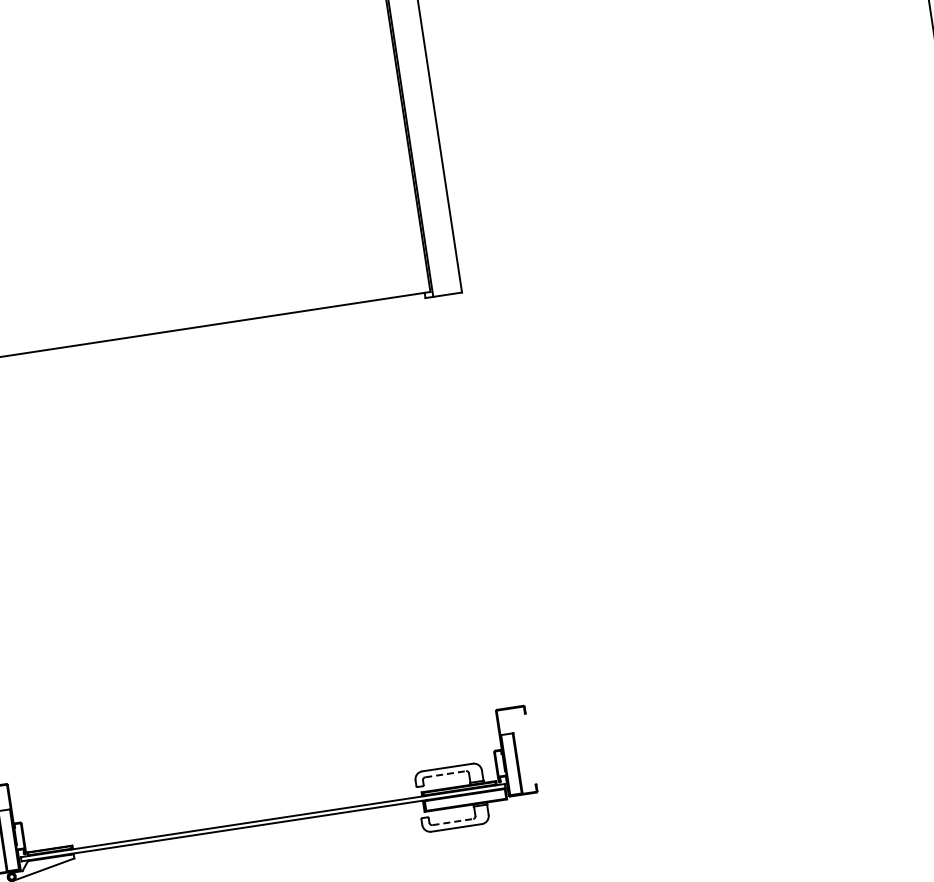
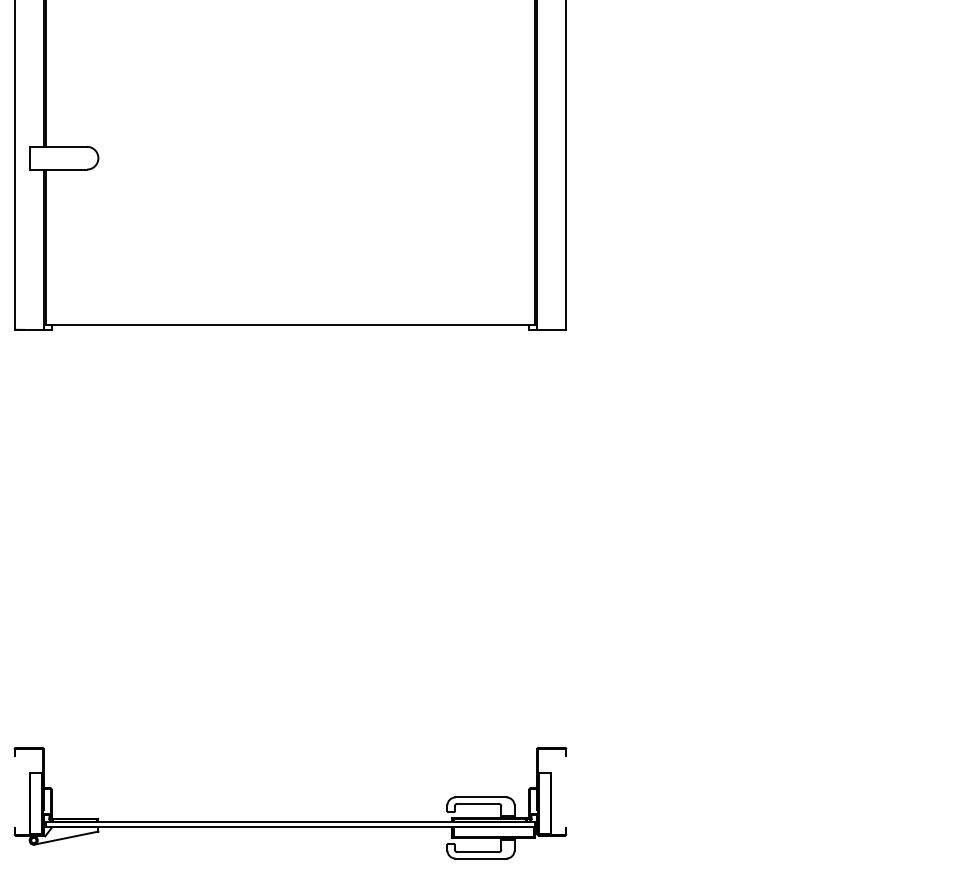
line: (445, 773) -> (478, 803), dashed -> solid
line: (453, 822) -> (478, 852), dashed -> solid

